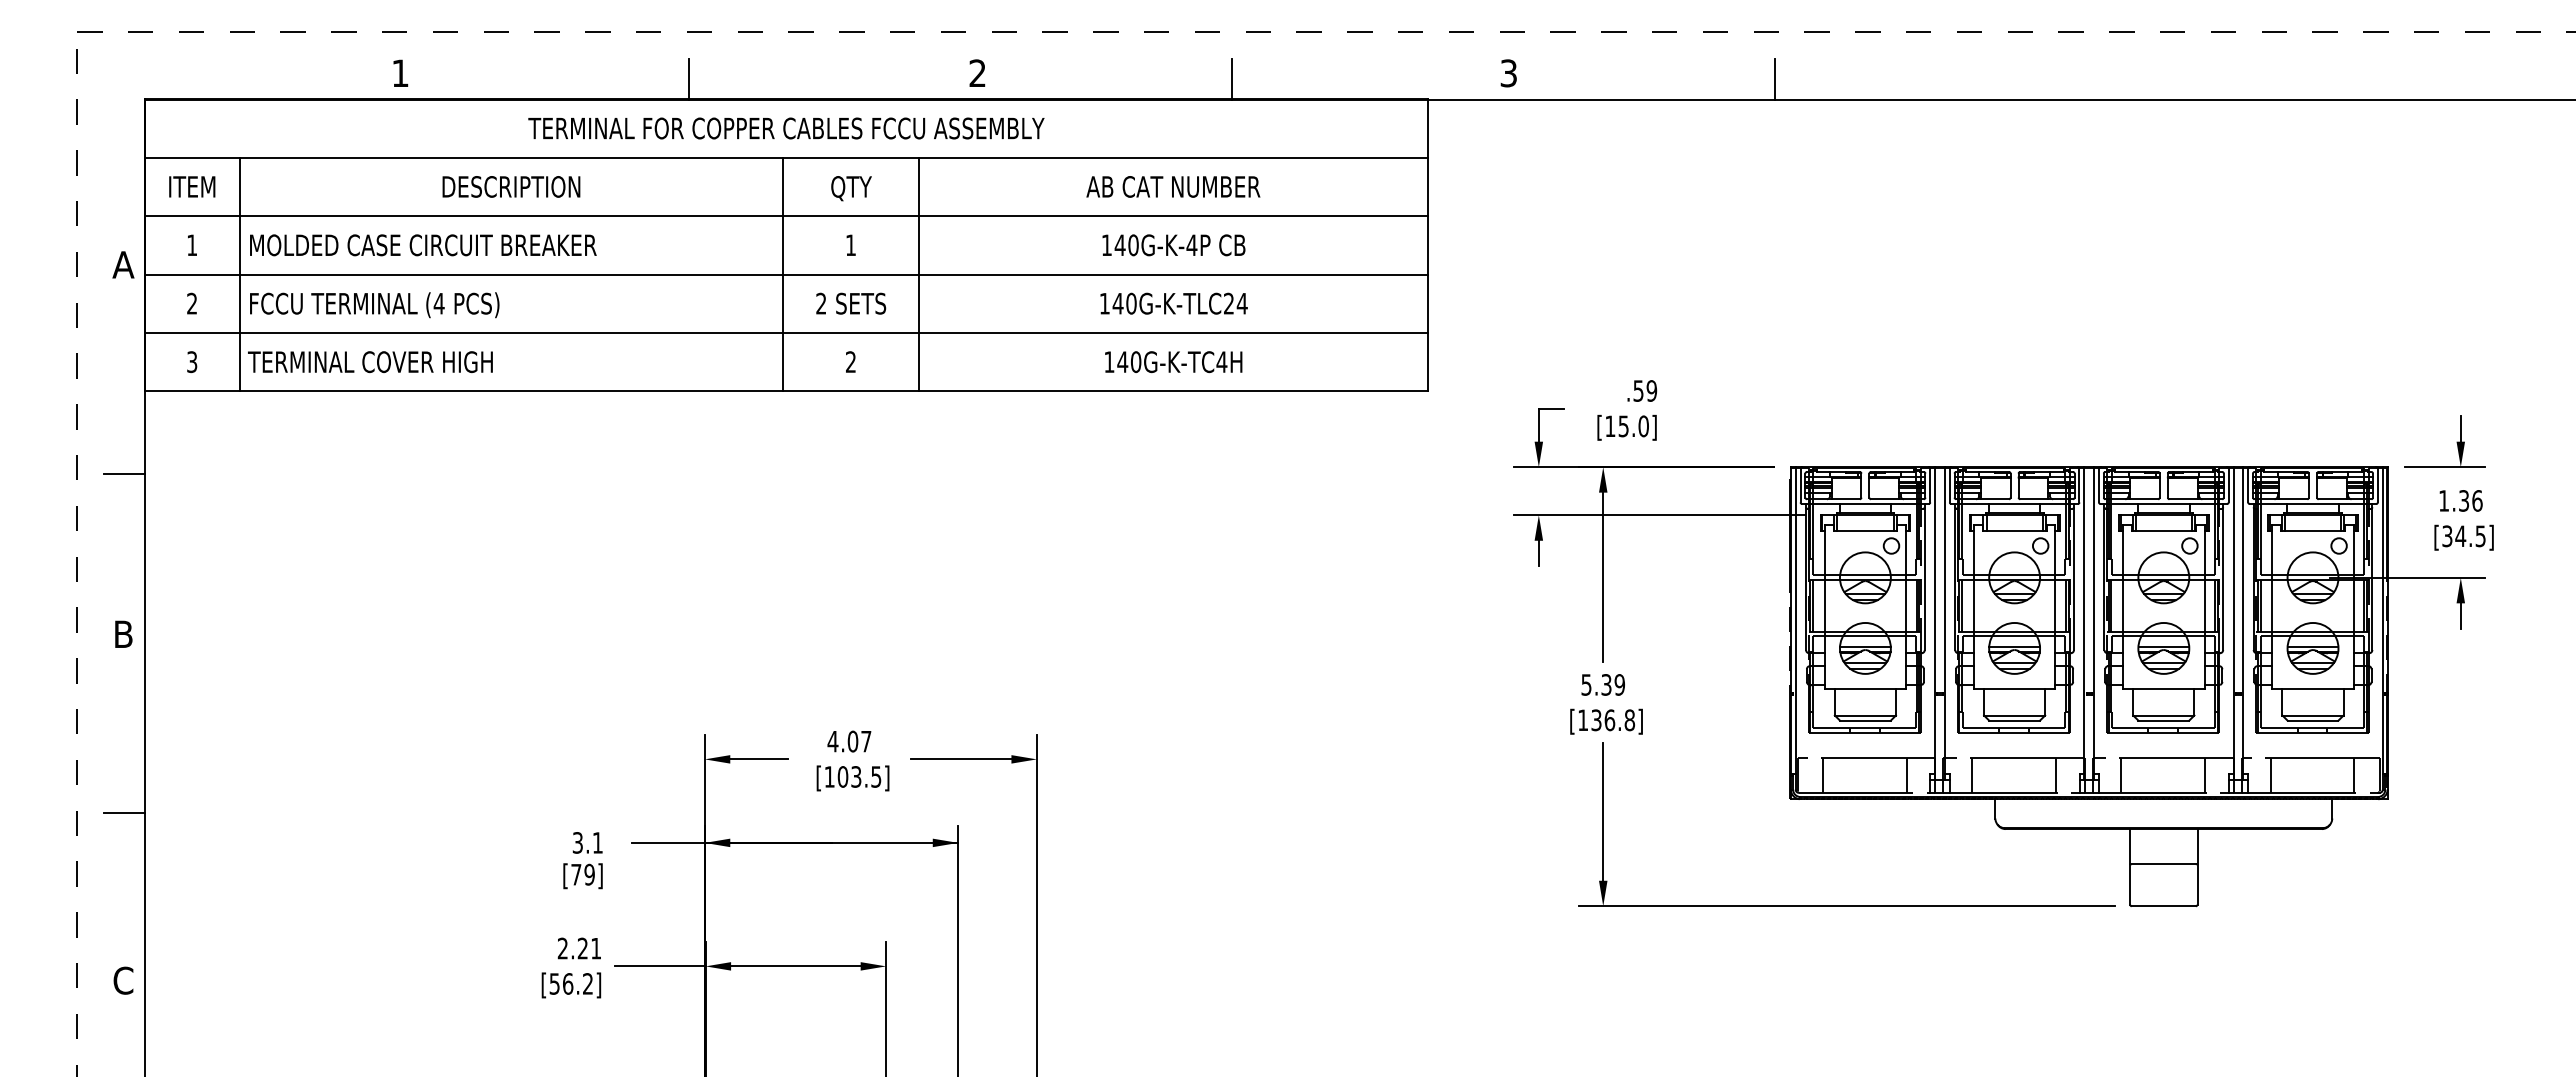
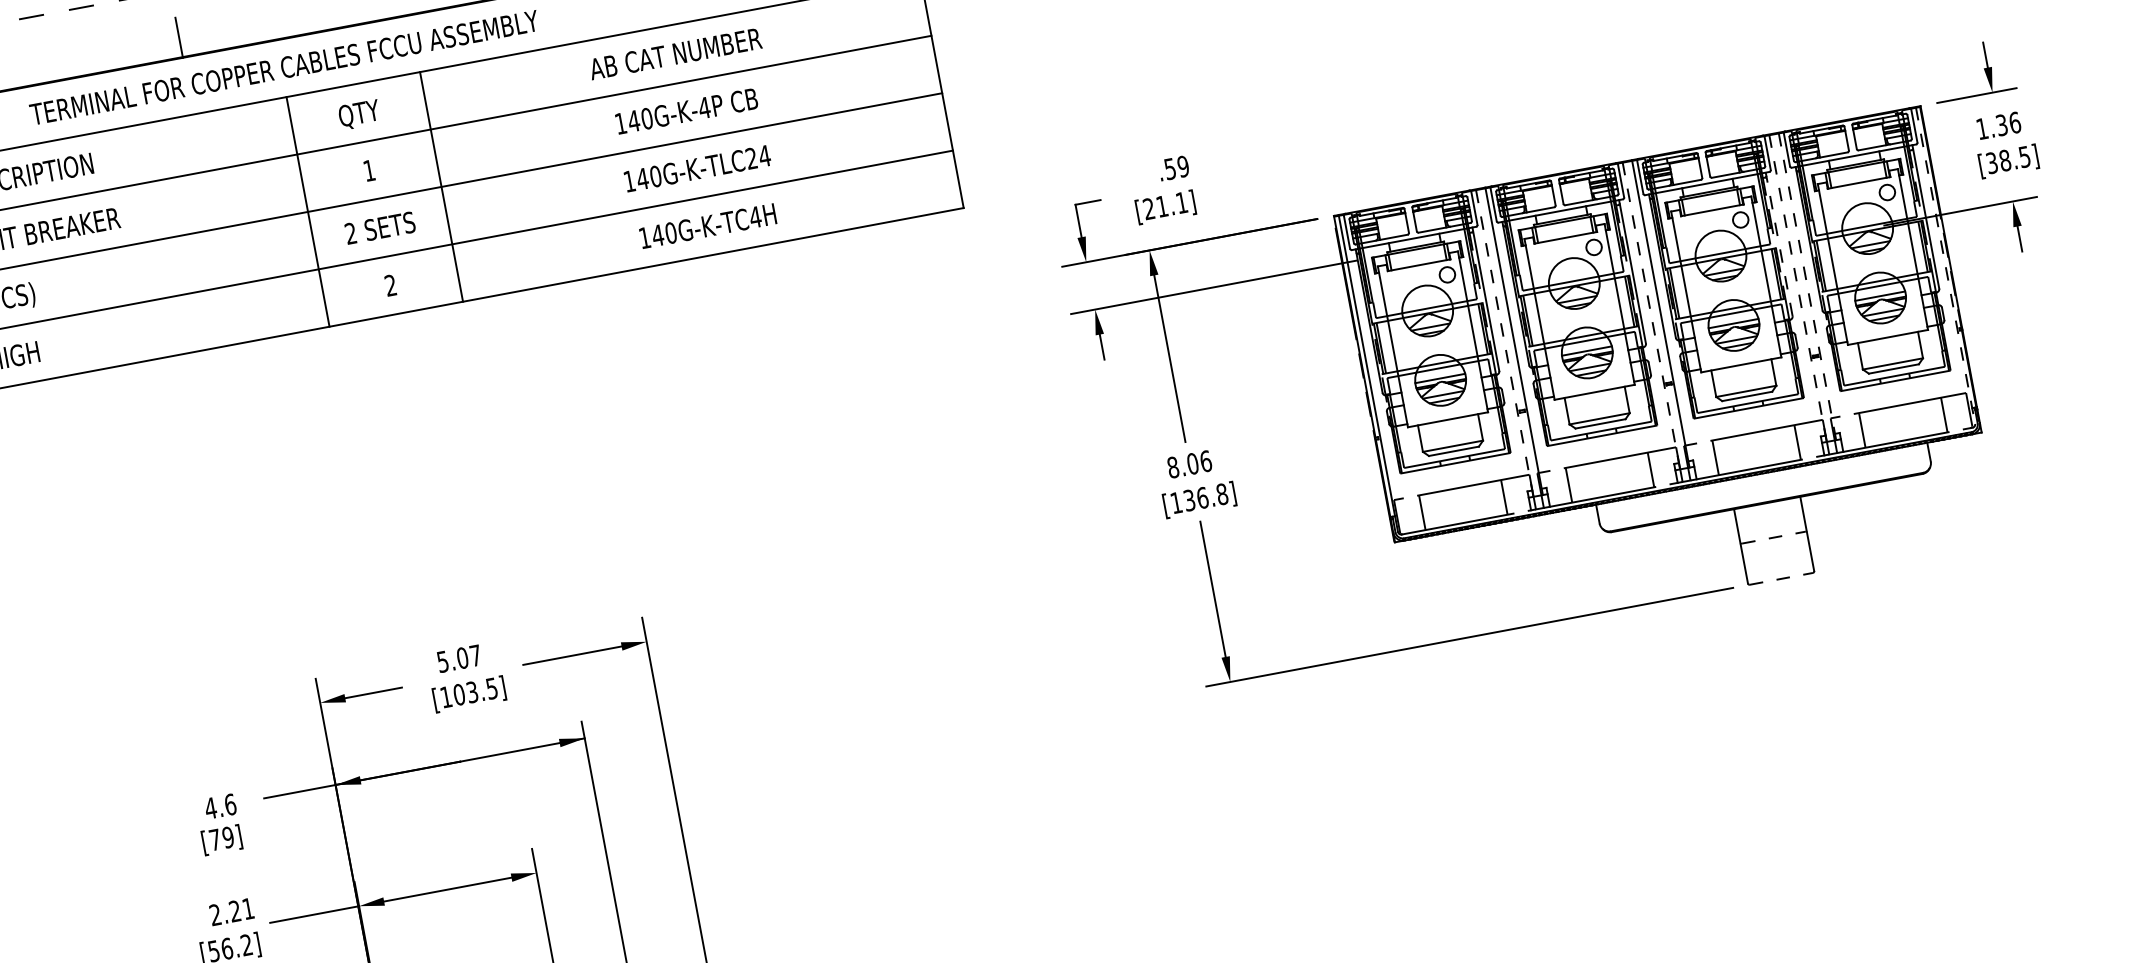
text: (1626, 426) -> (1164, 206), [15.0] -> [21.1]
text: (2460, 536) -> (2004, 160), [34.5] -> [38.5]
line: (2223, 577) -> (1779, 244), solid -> dashed
line: (1935, 623) -> (1504, 342), solid -> dashed
line: (2243, 623) -> (1807, 286), solid -> dashed
line: (2084, 624) -> (1651, 316), solid -> dashed
line: (2233, 624) -> (1798, 289), solid -> dashed
line: (2382, 628) -> (1945, 265), solid -> dashed
text: (1603, 684) -> (1189, 463), 5.39 -> 8.06
text: (832, 741) -> (442, 661), 4.07 -> 5.07
text: (587, 842) -> (220, 806), 3.1 -> 4.6
line: (2164, 864) -> (1774, 537), solid -> dashed
line: (2164, 906) -> (1782, 578), solid -> dashed

